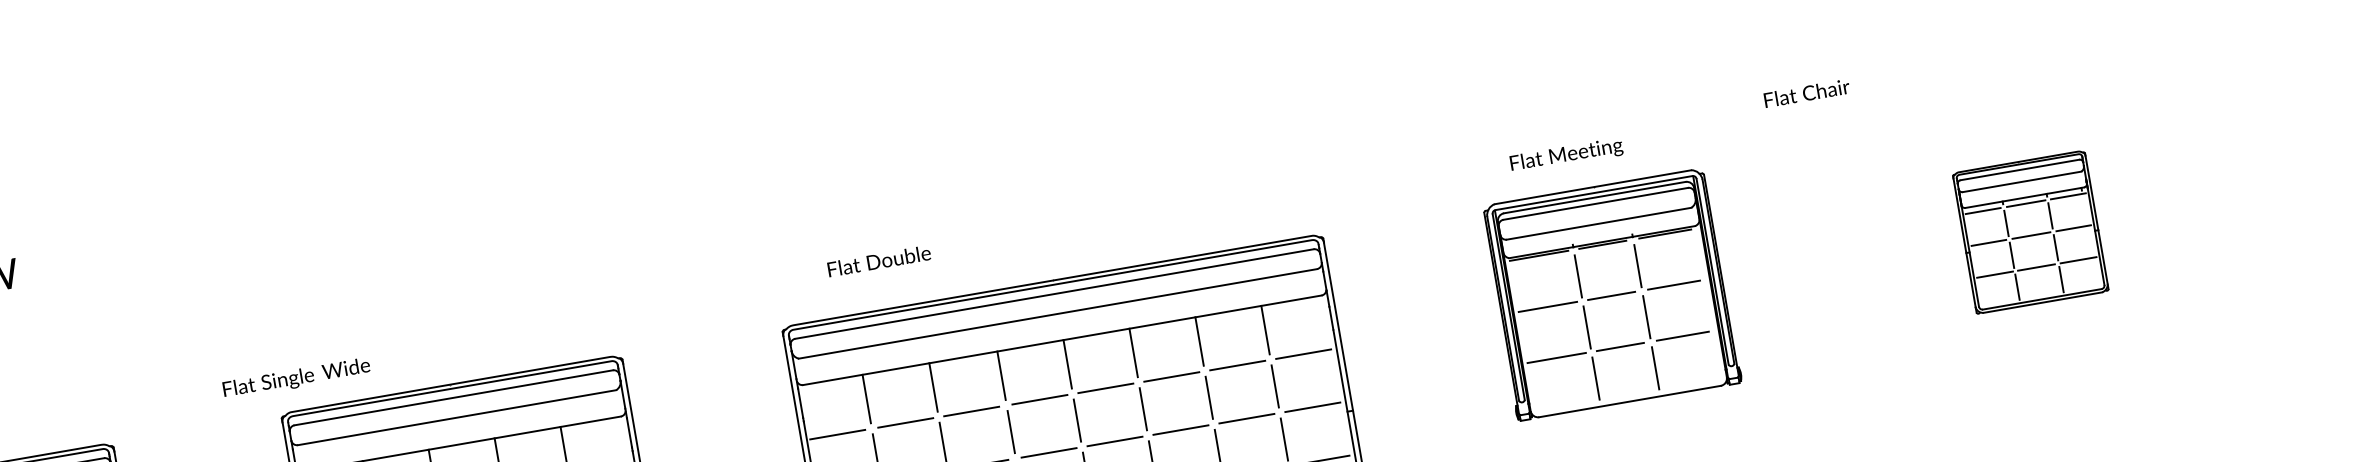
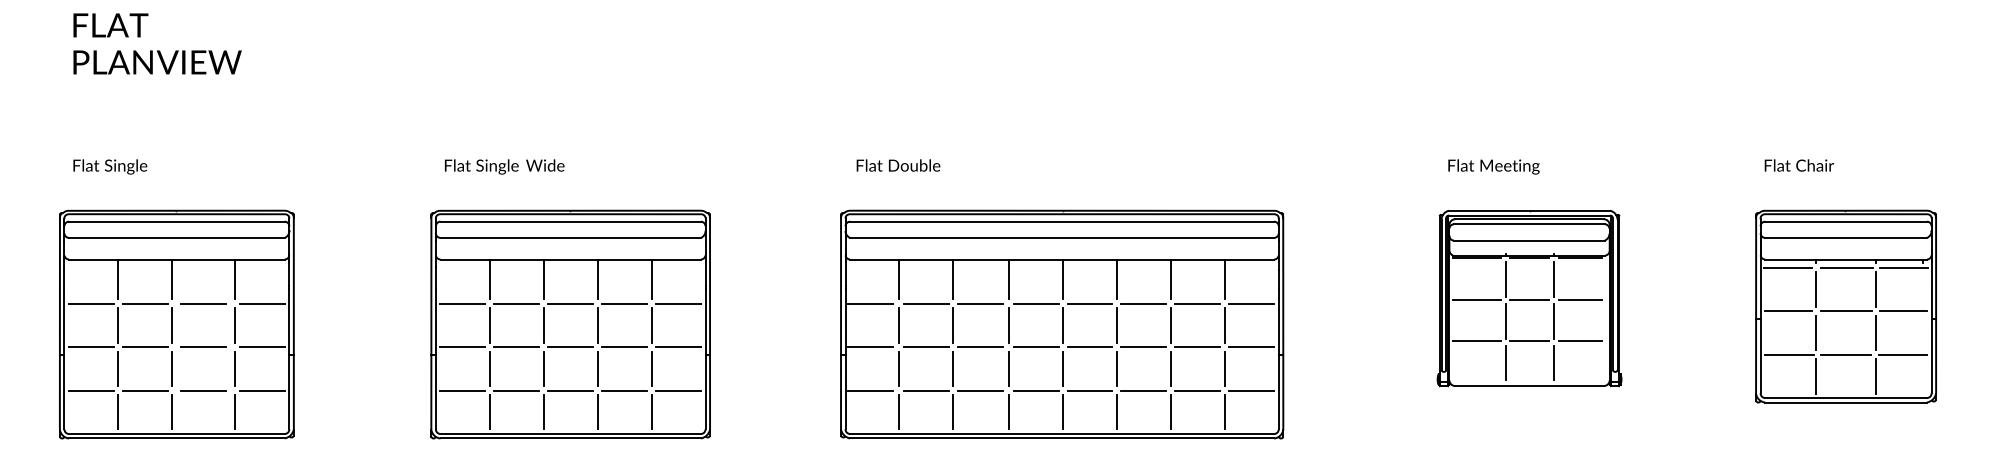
text: (1807, 93) -> (1799, 165), moved
text: (1565, 155) -> (1493, 166), moved
part: (2030, 232) -> (1845, 306), size x1.67
text: (879, 261) -> (898, 165), moved
part: (1611, 294) -> (1529, 298), moved
text: (296, 378) -> (504, 166), moved

